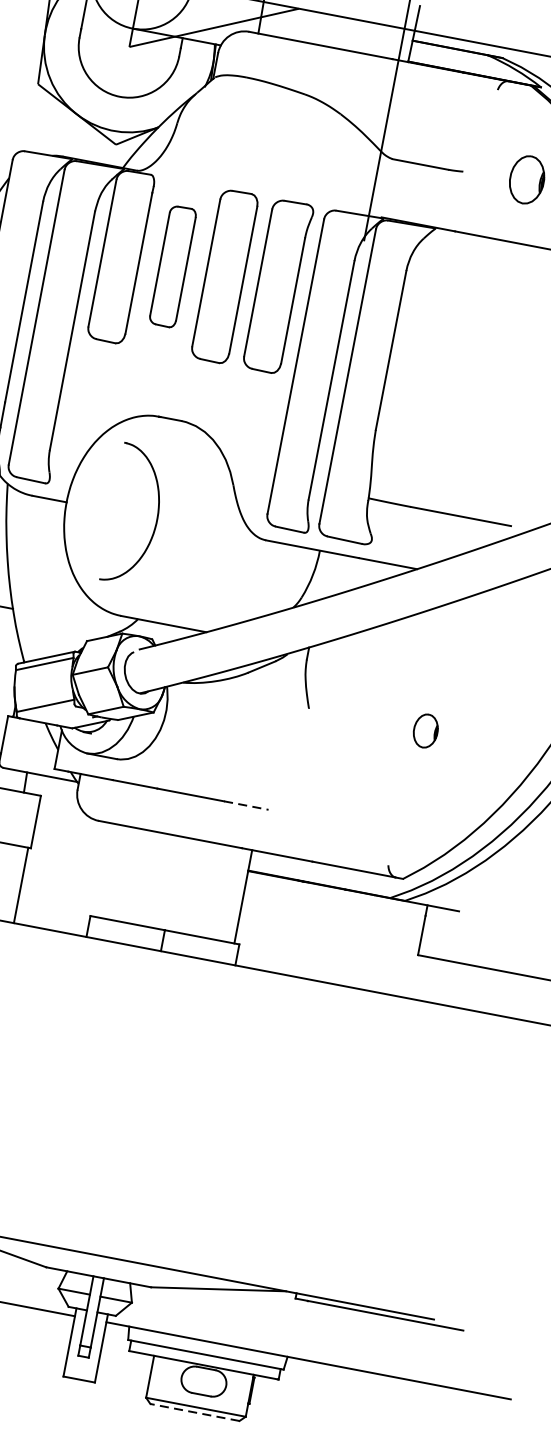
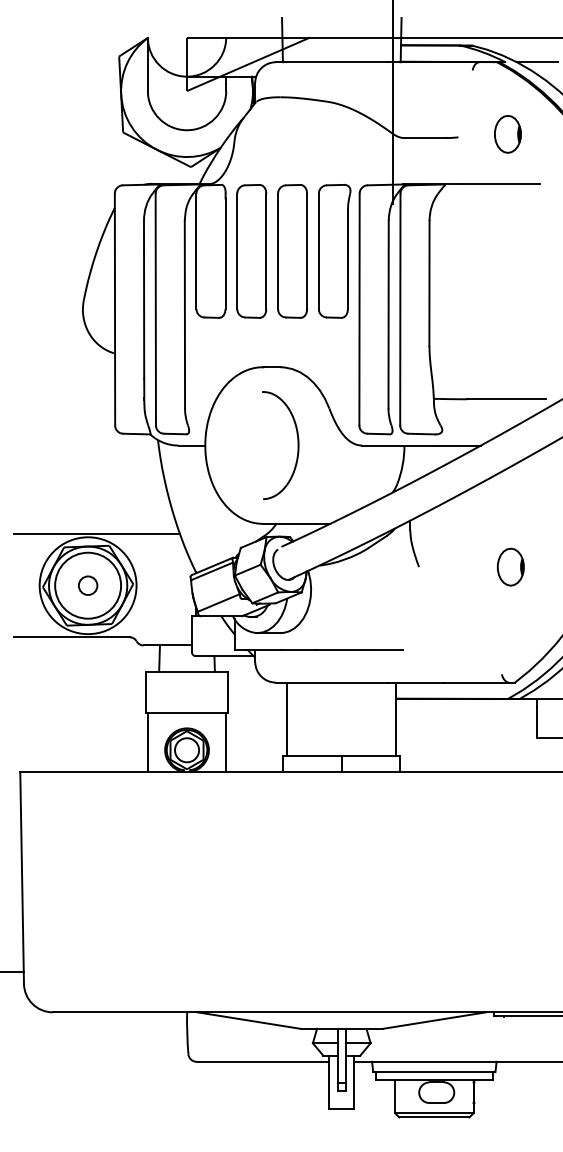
part: (172, 266) -> (251, 251), size x1.43
part: (155, 519) -> (297, 445), moved
part: (425, 730) -> (510, 566), size x1.43
line: (247, 805) -> (386, 649), dashed -> solid
line: (104, 869) -> (287, 718), added
line: (193, 1412) -> (433, 1117), dashed -> solid

